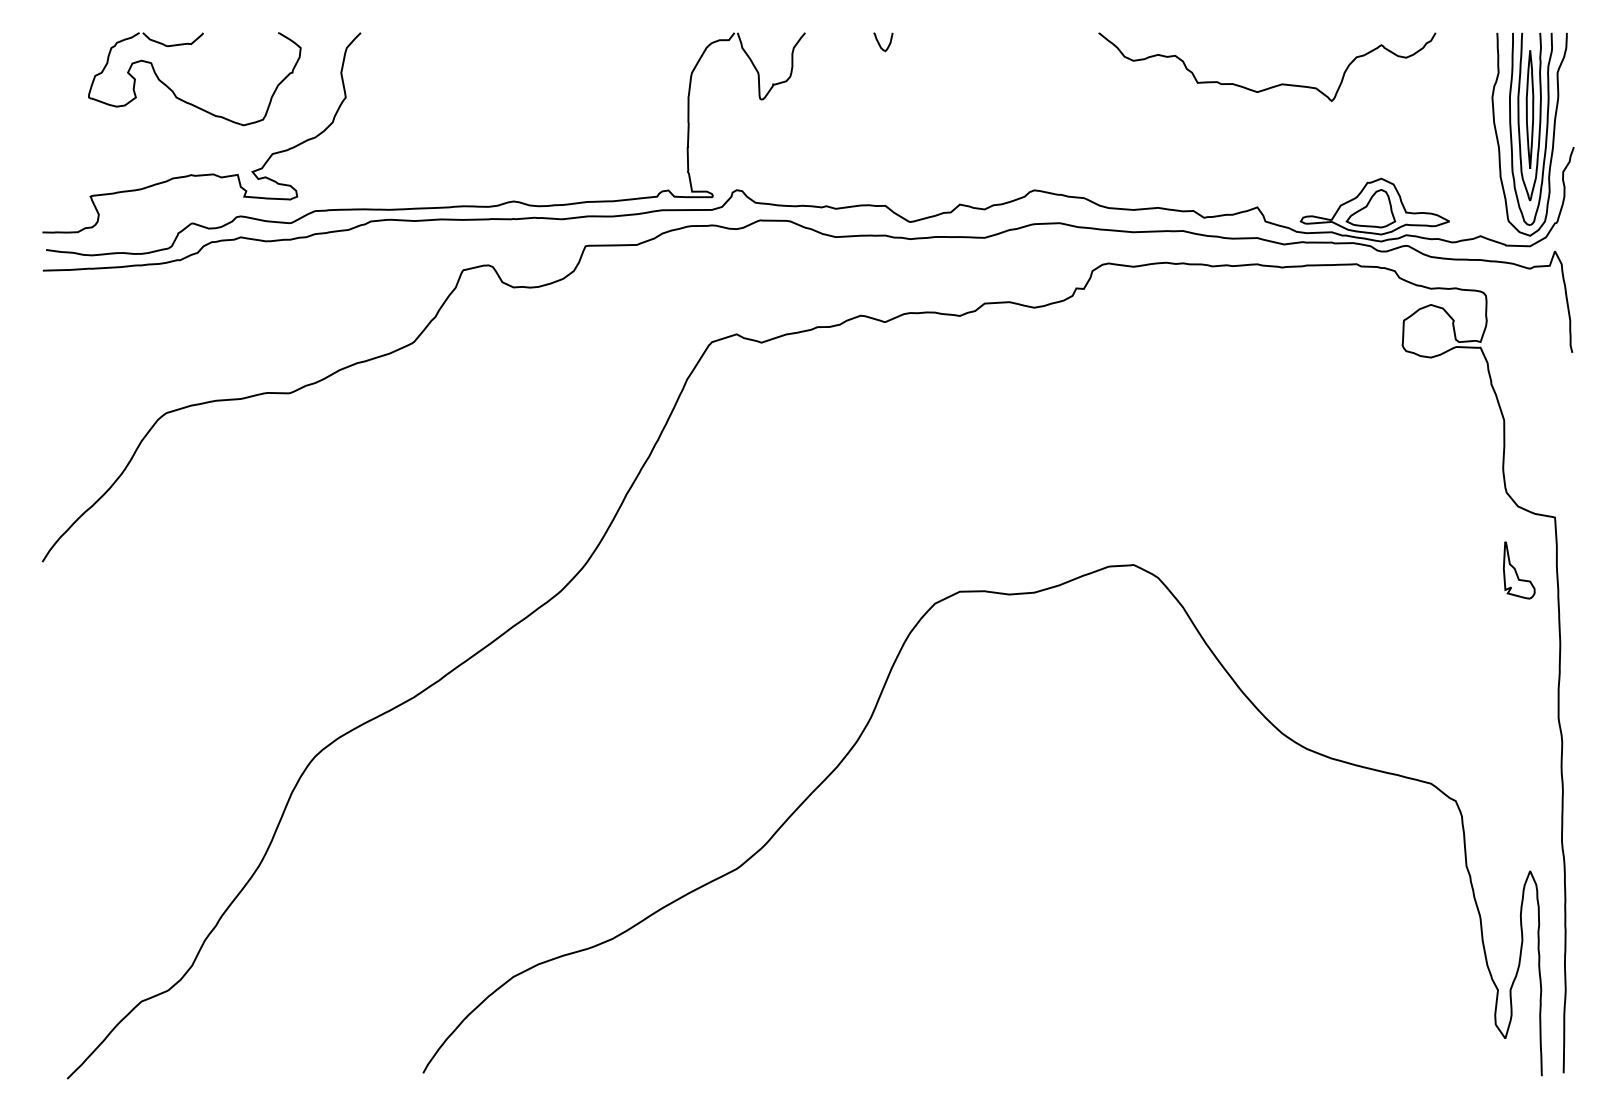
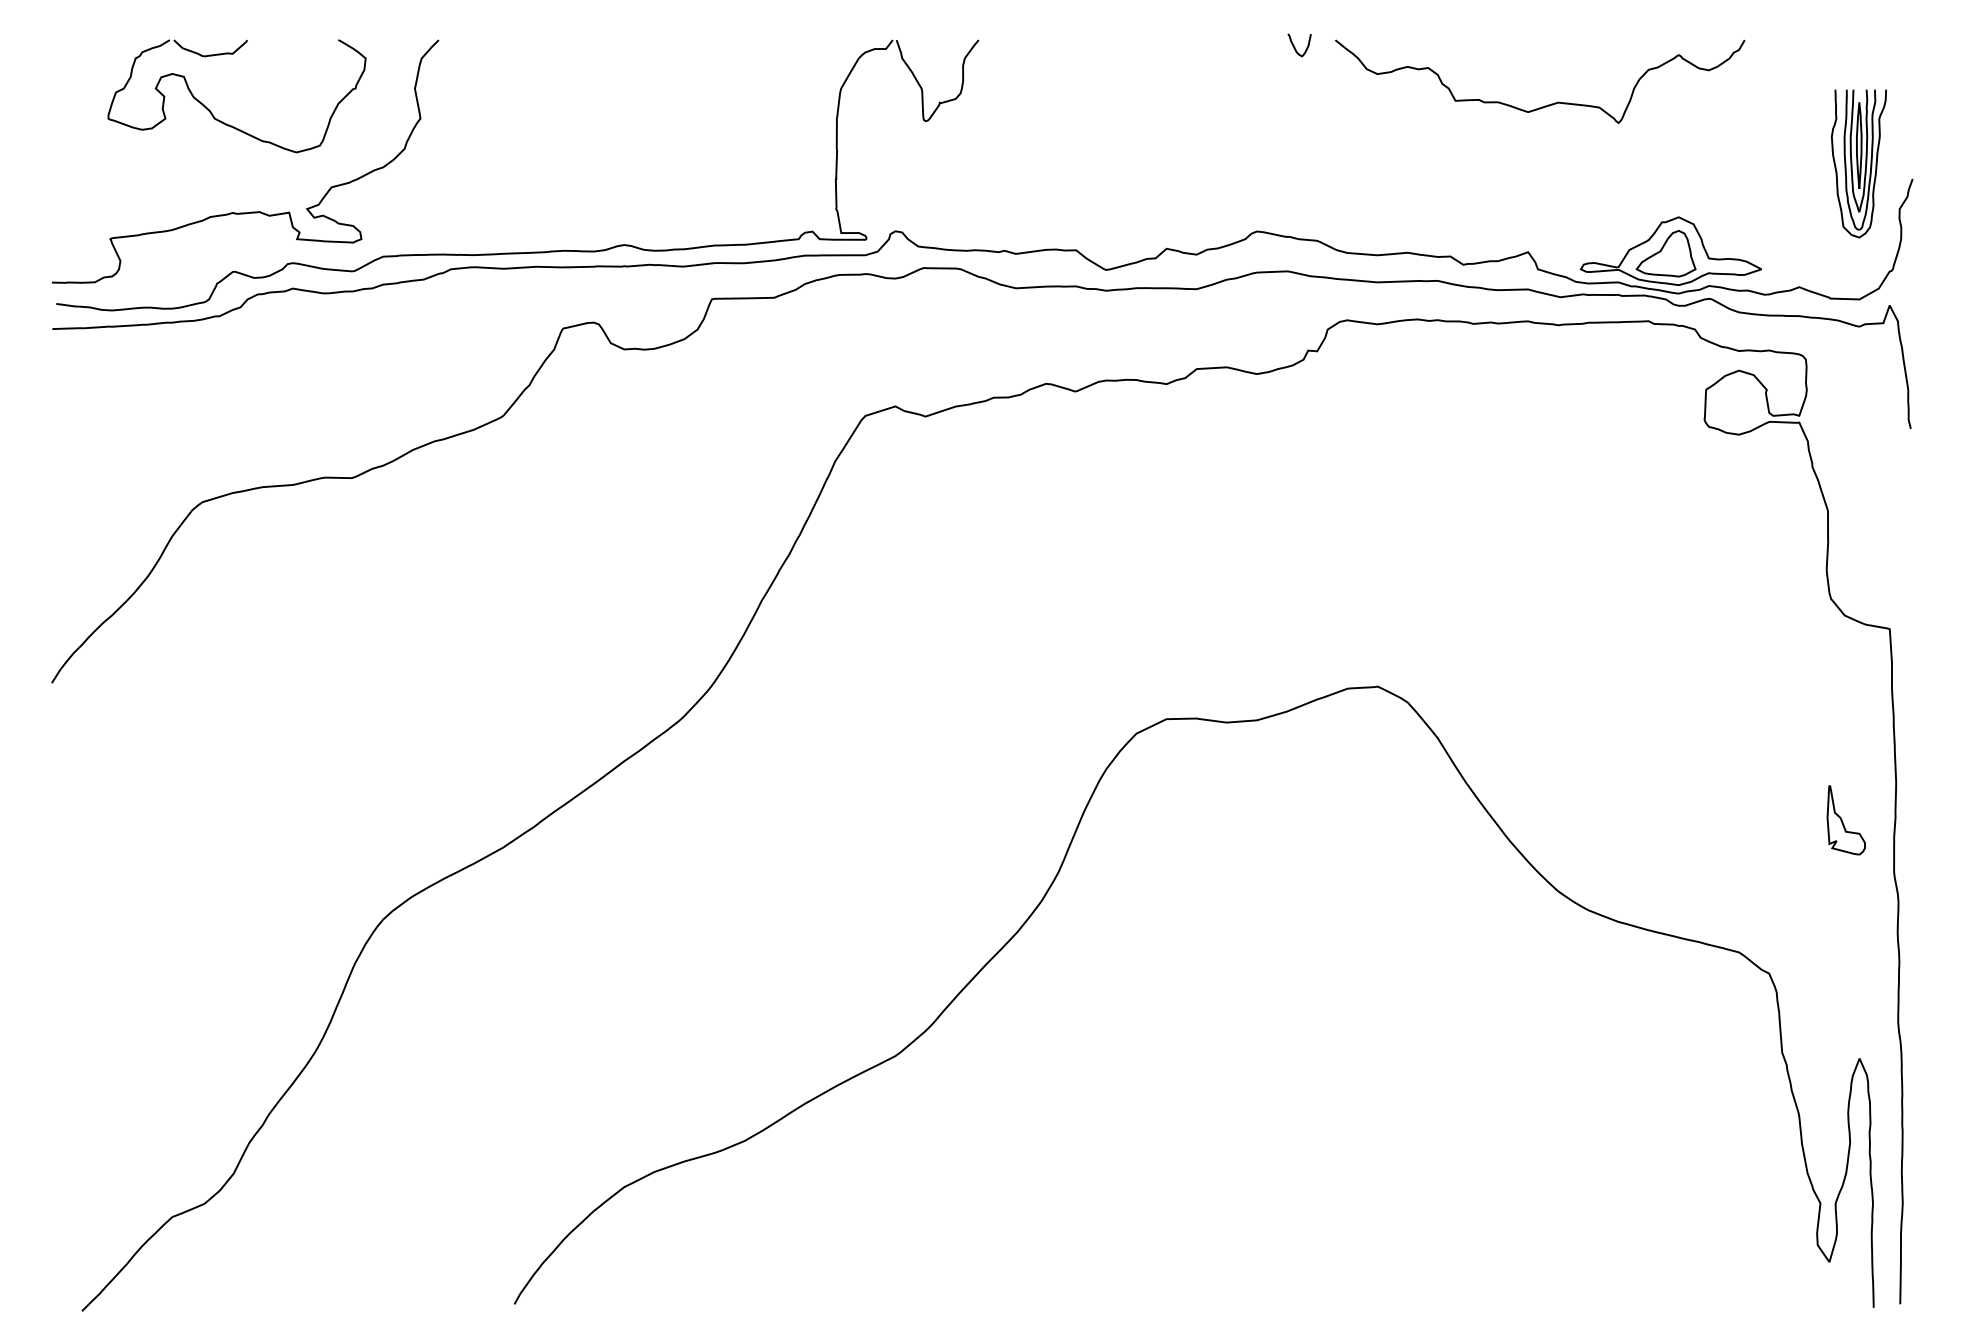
curve: (879, 43) -> (1295, 47), moved
part: (1529, 134) -> (1858, 163), size x0.6
part: (1518, 570) -> (1845, 820), moved

